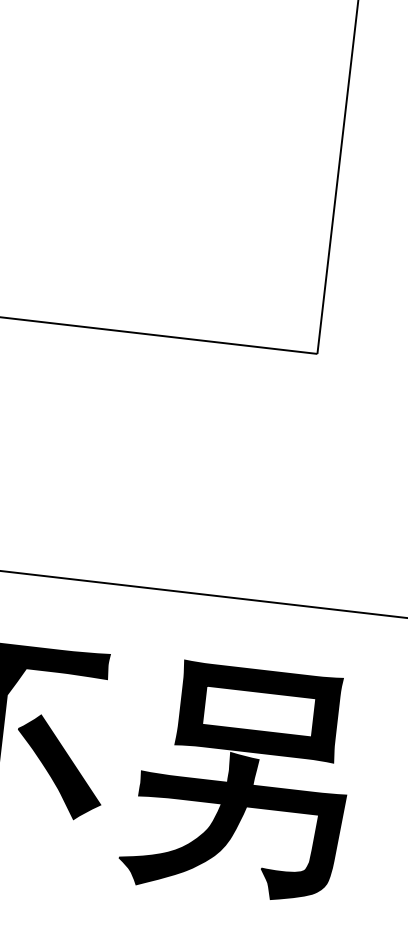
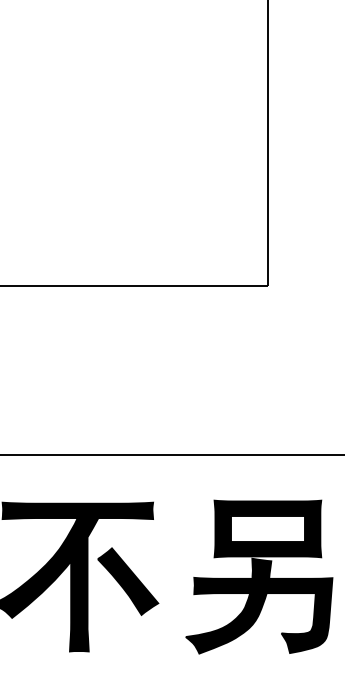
part: (238, 780) -> (259, 576), moved

